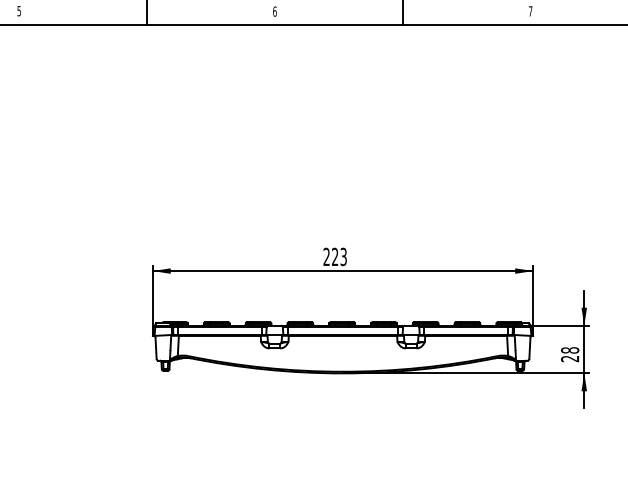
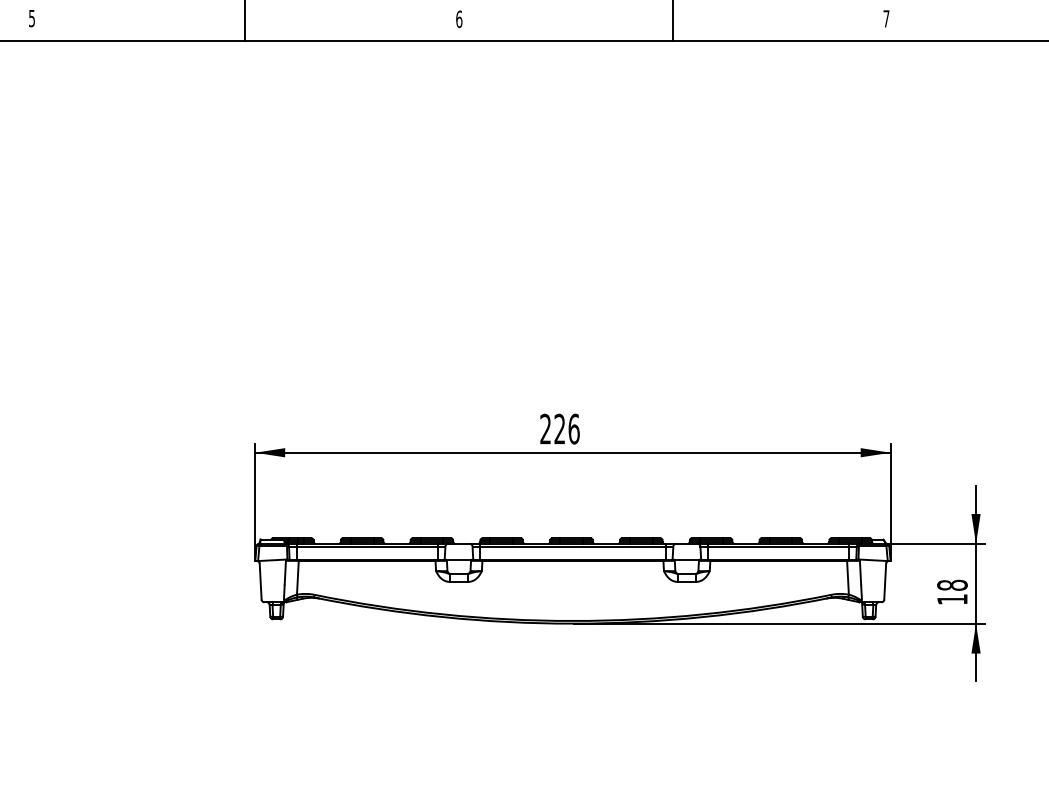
text: (343, 256) -> (573, 428), 223 -> 226
text: (569, 359) -> (951, 600), 28 -> 18

